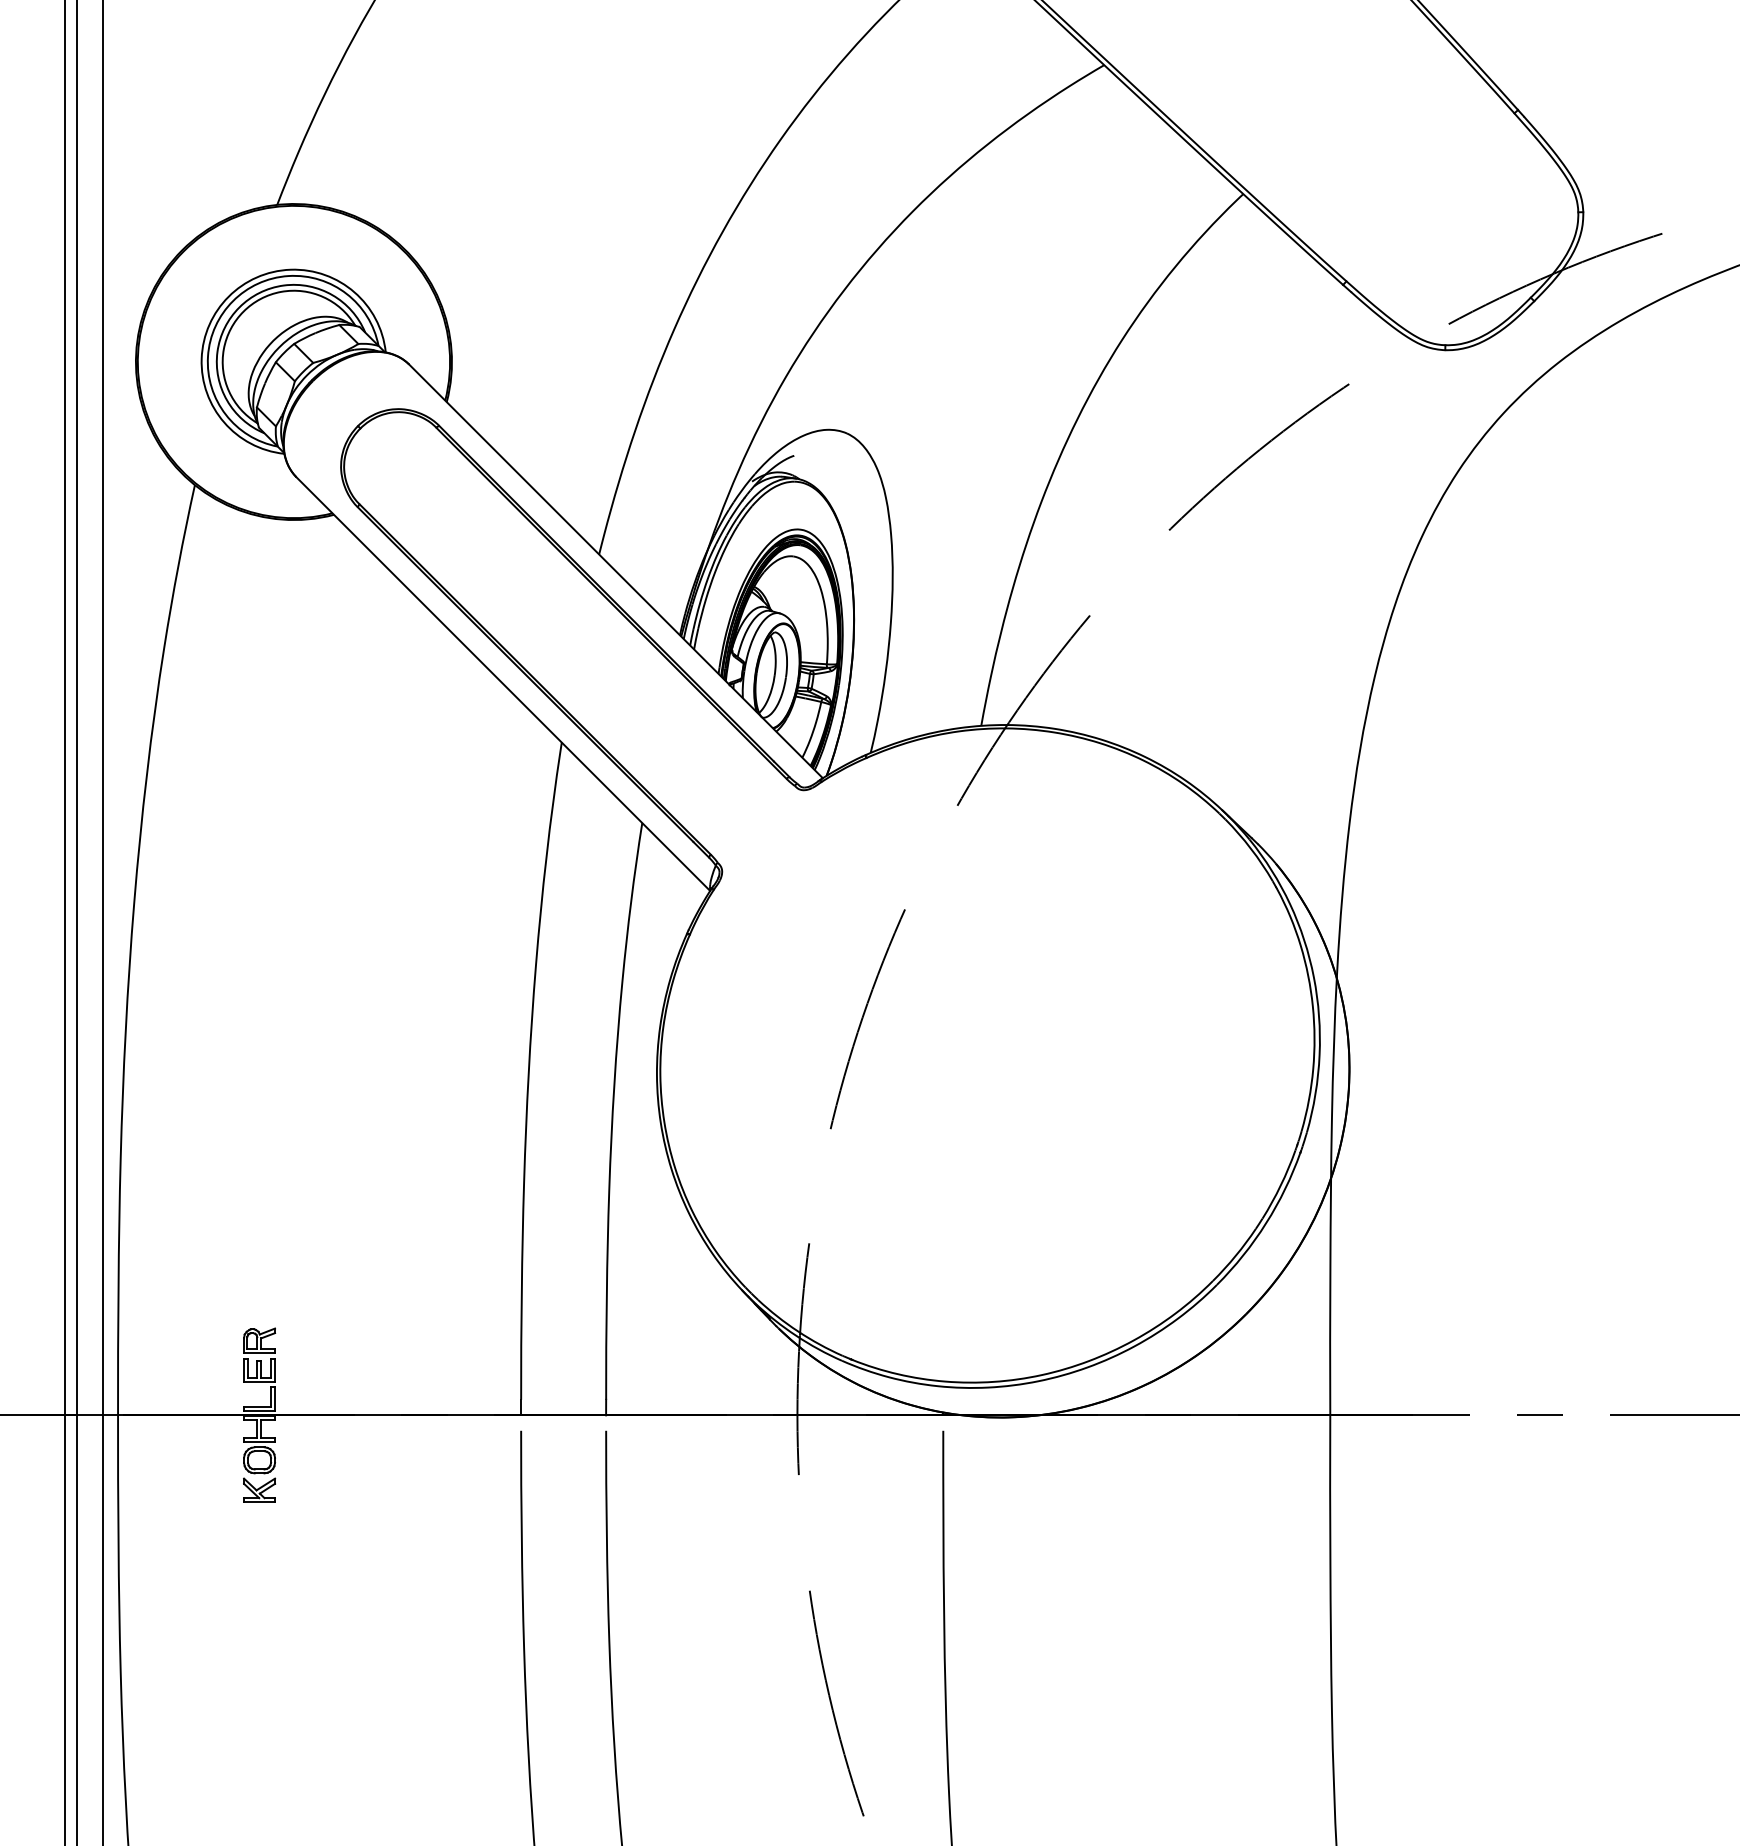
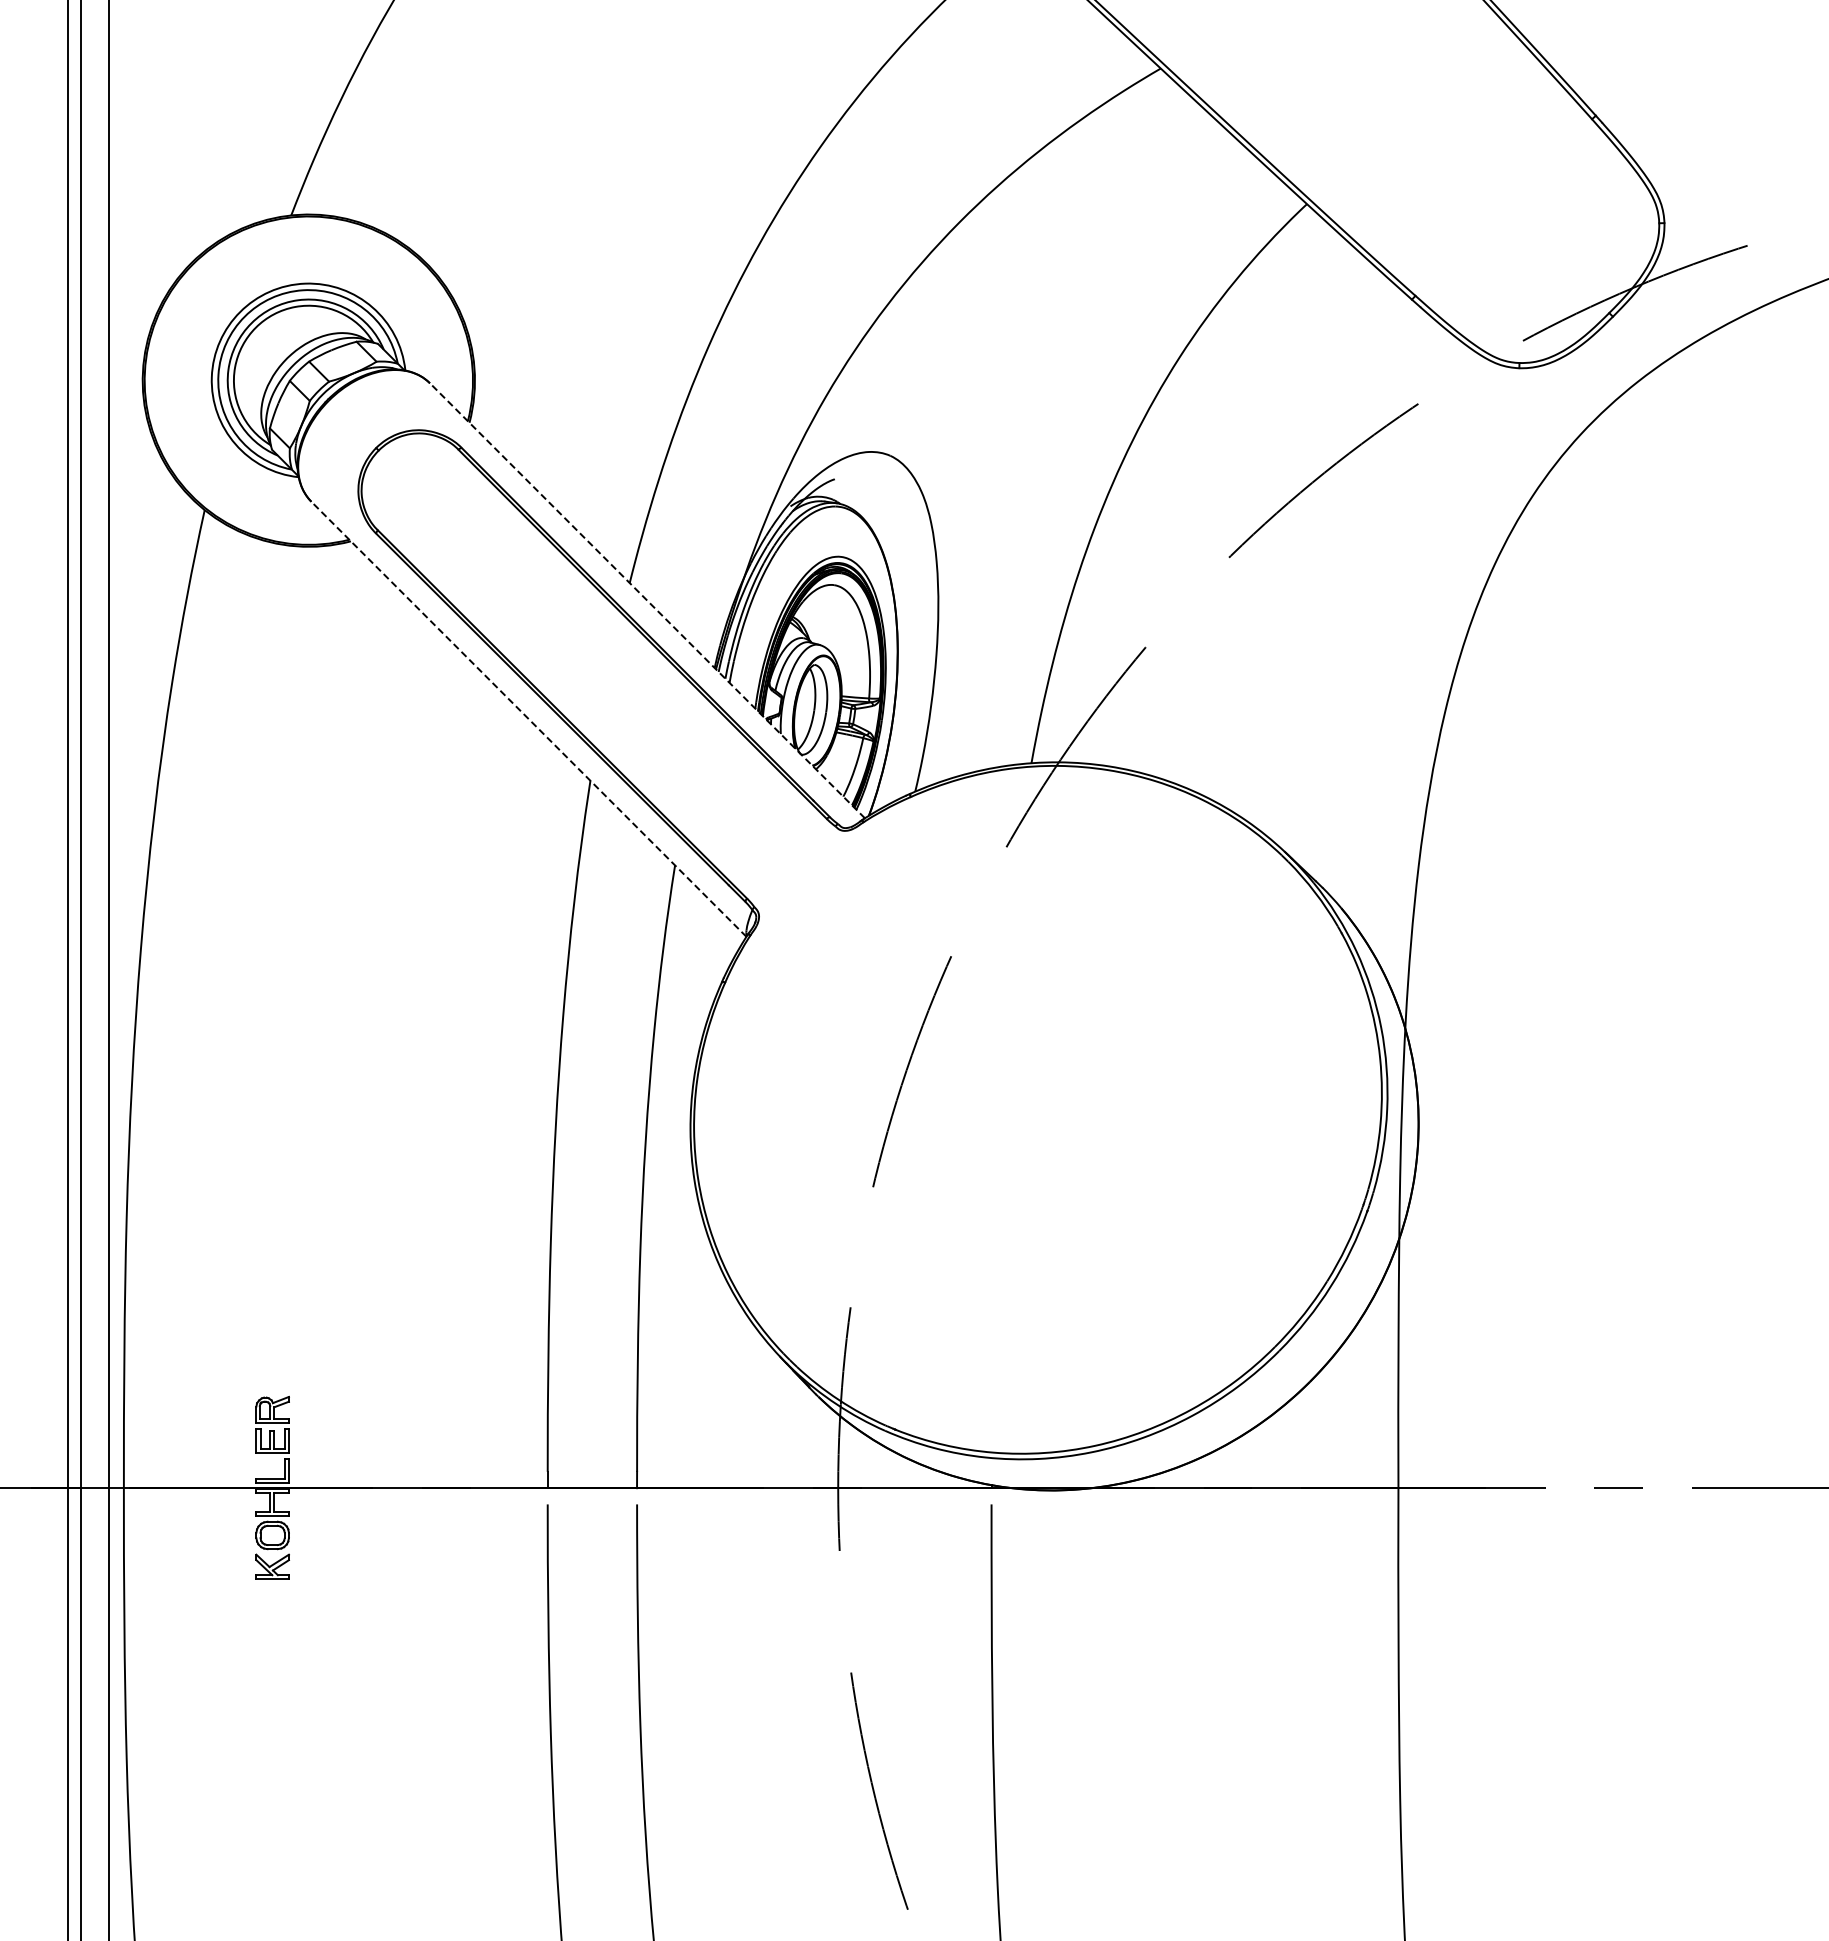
line: (616, 571) -> (647, 600), solid -> dashed
line: (502, 684) -> (528, 719), solid -> dashed

